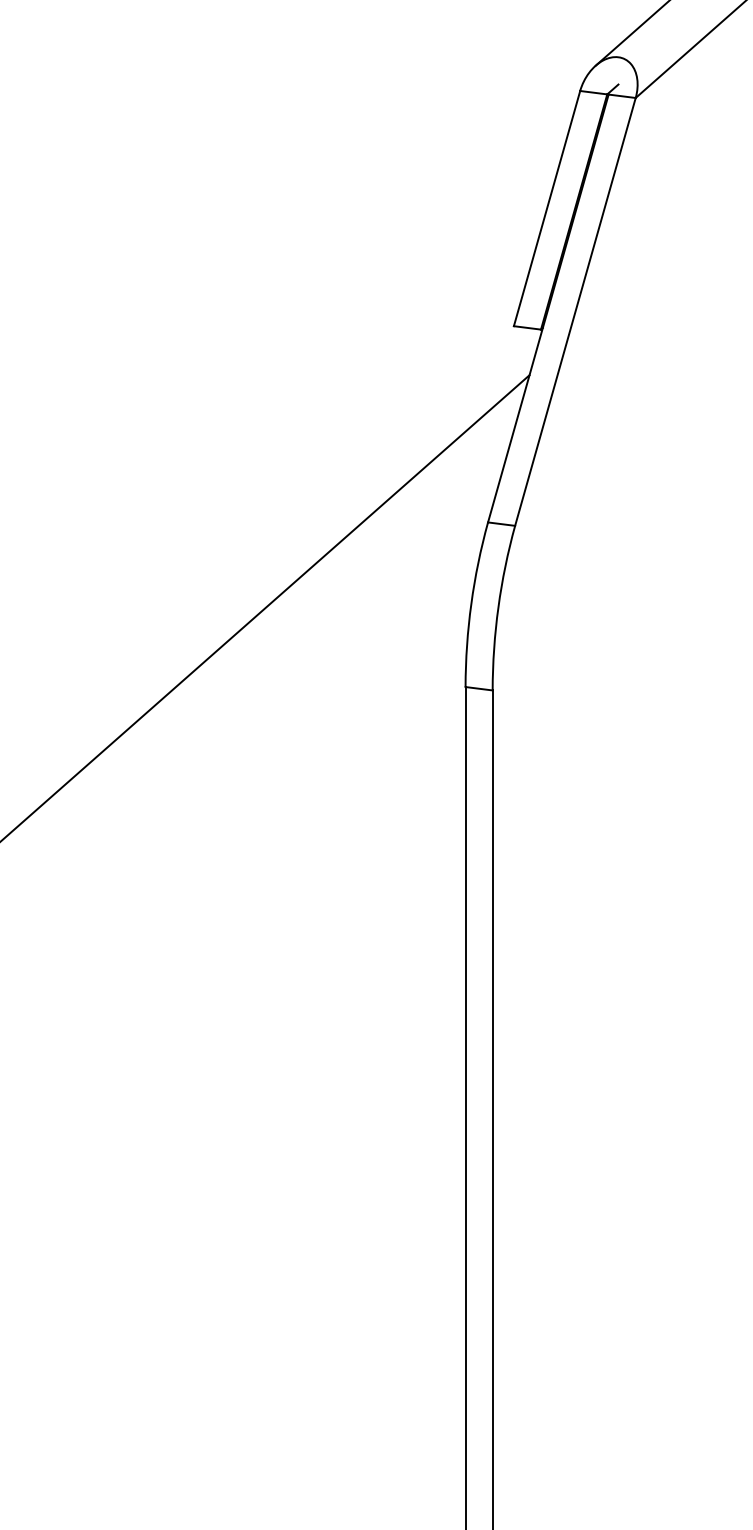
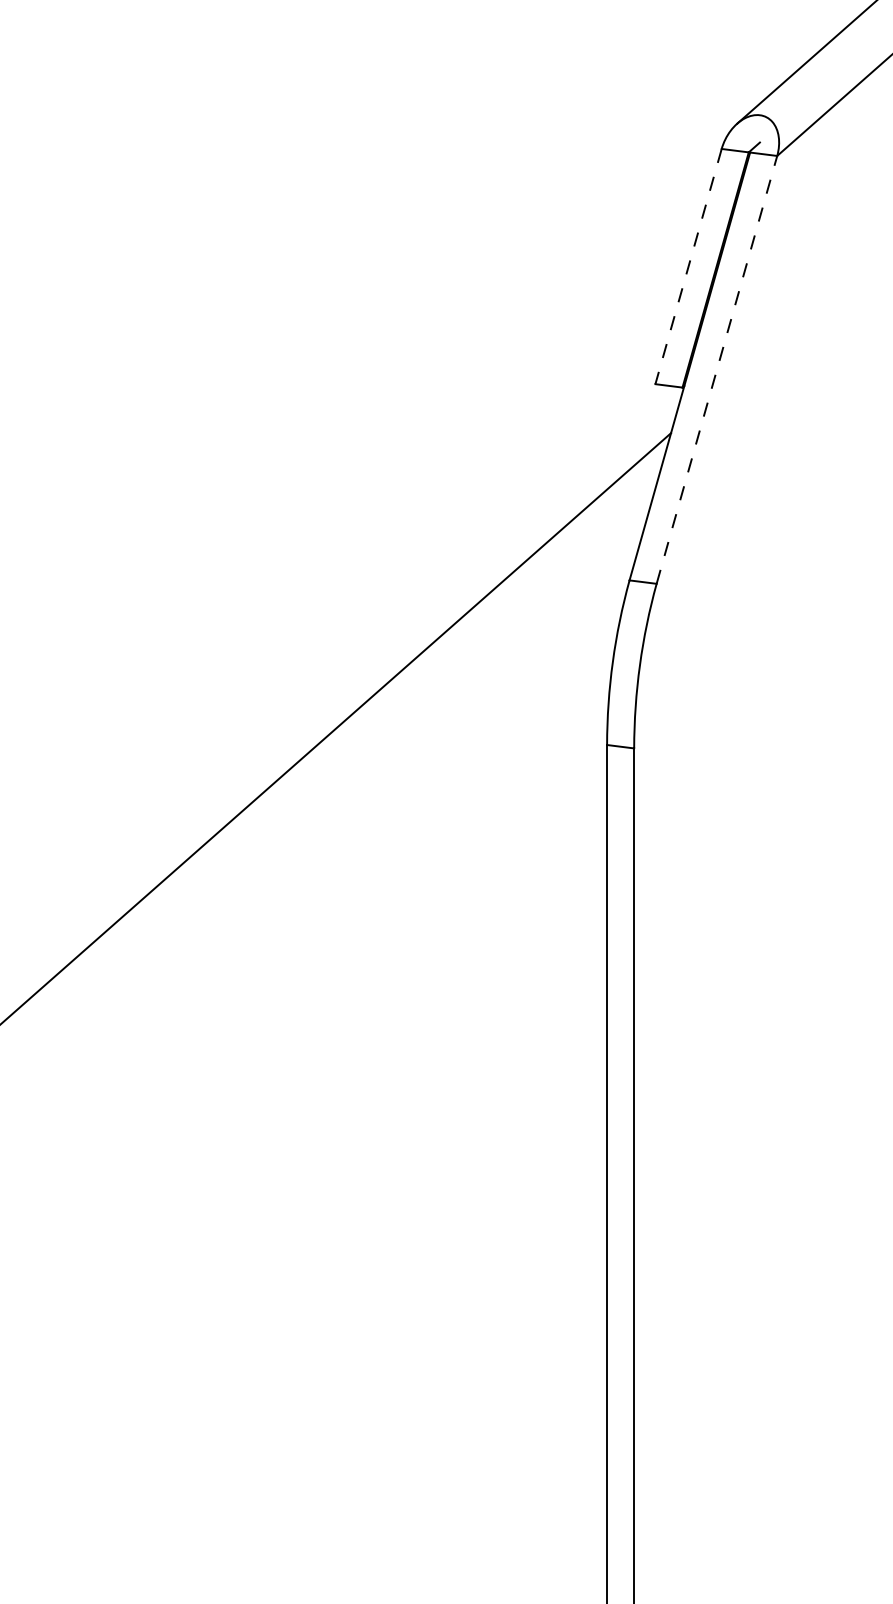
line: (546, 209) -> (688, 267), solid -> dashed
line: (575, 311) -> (717, 369), solid -> dashed

